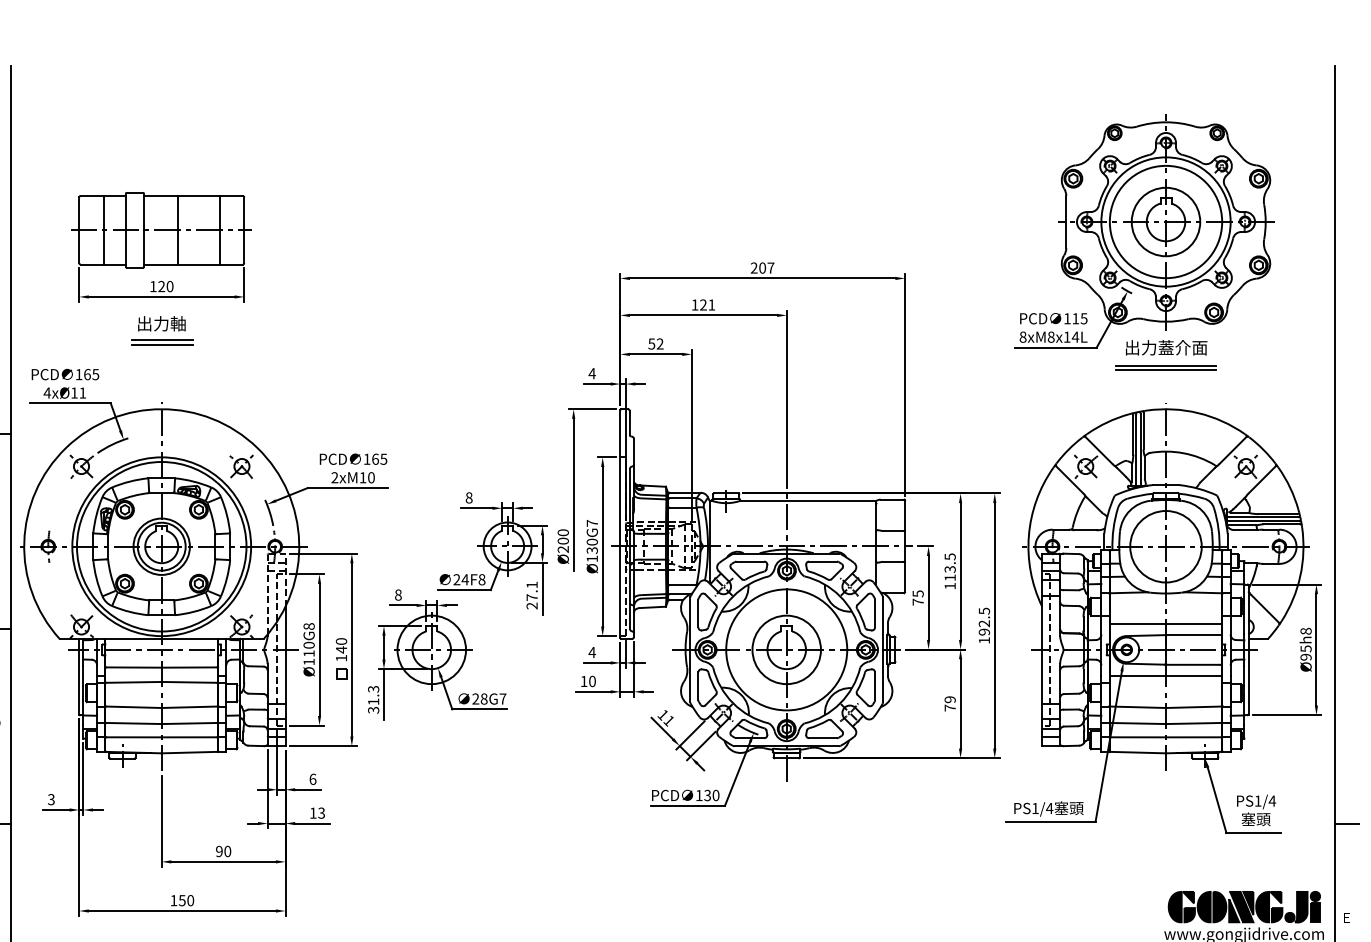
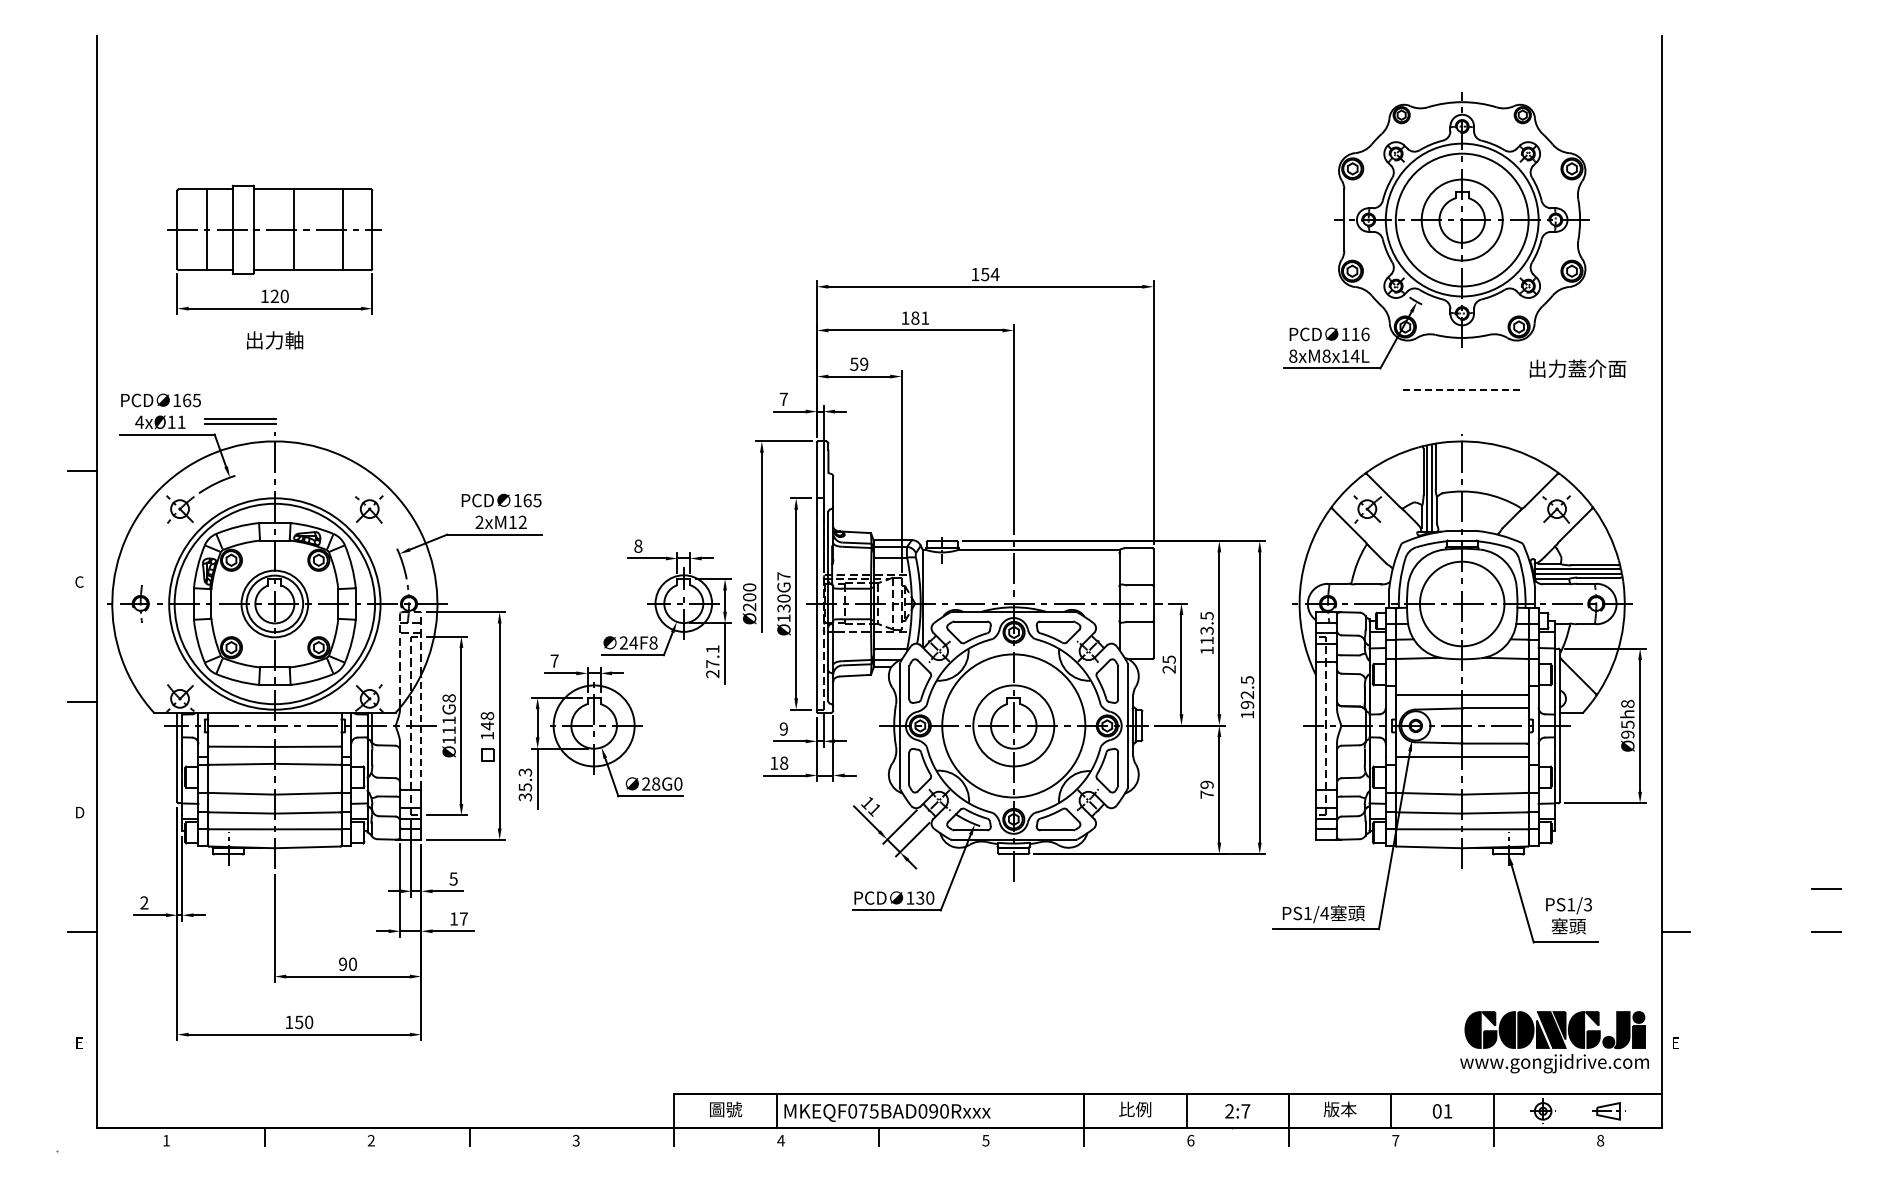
text: (762, 268) -> (985, 274), 207 -> 154
text: (703, 304) -> (915, 317), 121 -> 181
text: (1084, 318) -> (1365, 334), 115 -> 116
part: (162, 342) -> (240, 421), moved
text: (660, 344) -> (864, 364), 52 -> 59
text: (1166, 347) -> (1577, 368), moved
line: (1166, 365) -> (1462, 389), solid -> dashed
line: (1166, 370) -> (1462, 395), removed
text: (591, 372) -> (783, 398), 4 -> 7
text: (371, 477) -> (522, 522), 2xM10 -> 2xM12
text: (398, 594) -> (554, 660), 8 -> 7
text: (917, 602) -> (1168, 669), 75 -> 25
text: (341, 641) -> (487, 716), 140 -> 148
text: (308, 645) -> (448, 720), Ø110G8 -> Ø111G8
text: (591, 652) -> (783, 728), 4 -> 9
line: (285, 654) -> (421, 731), solid -> dashed
text: (592, 681) -> (784, 763), 10 -> 18
text: (503, 698) -> (678, 783), 28G7 -> 28G0
text: (373, 701) -> (525, 787), 31.3 -> 35.3
text: (312, 778) -> (453, 878), 6 -> 5
text: (51, 800) -> (144, 903), 3 -> 2
text: (1271, 800) -> (1587, 904), PS1/4 -> PS1/3
text: (321, 812) -> (463, 918), 13 -> 17

